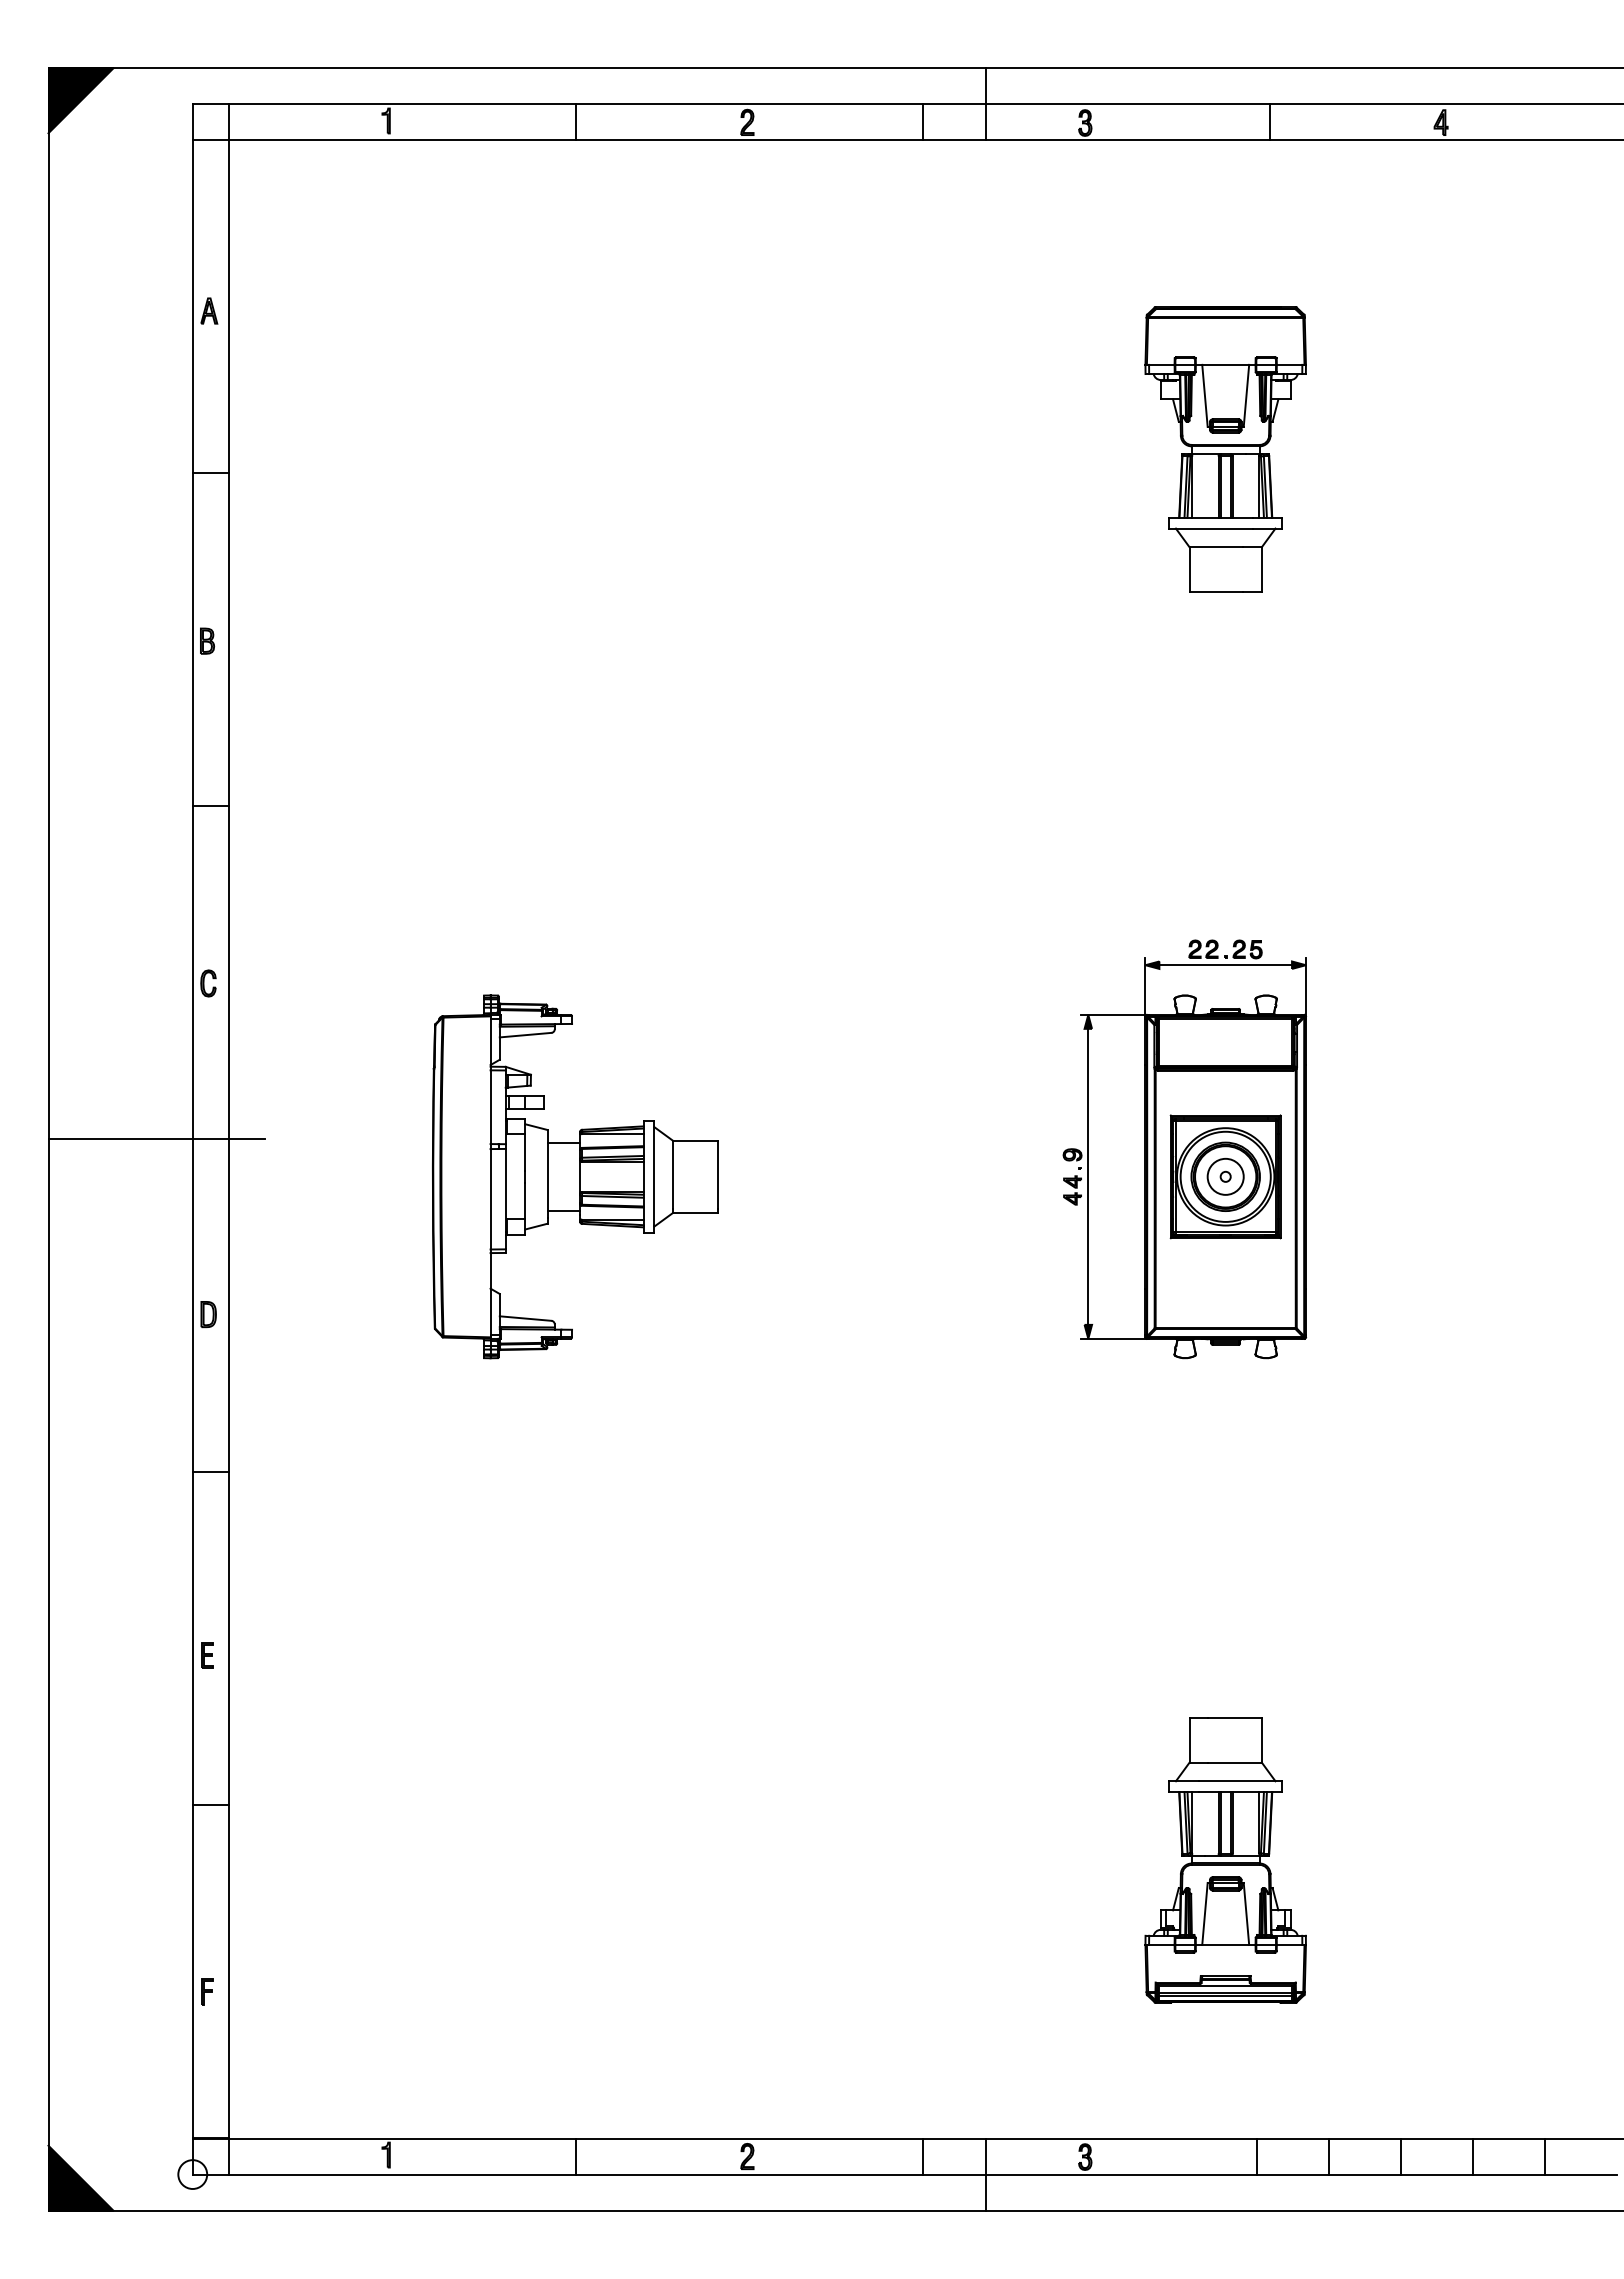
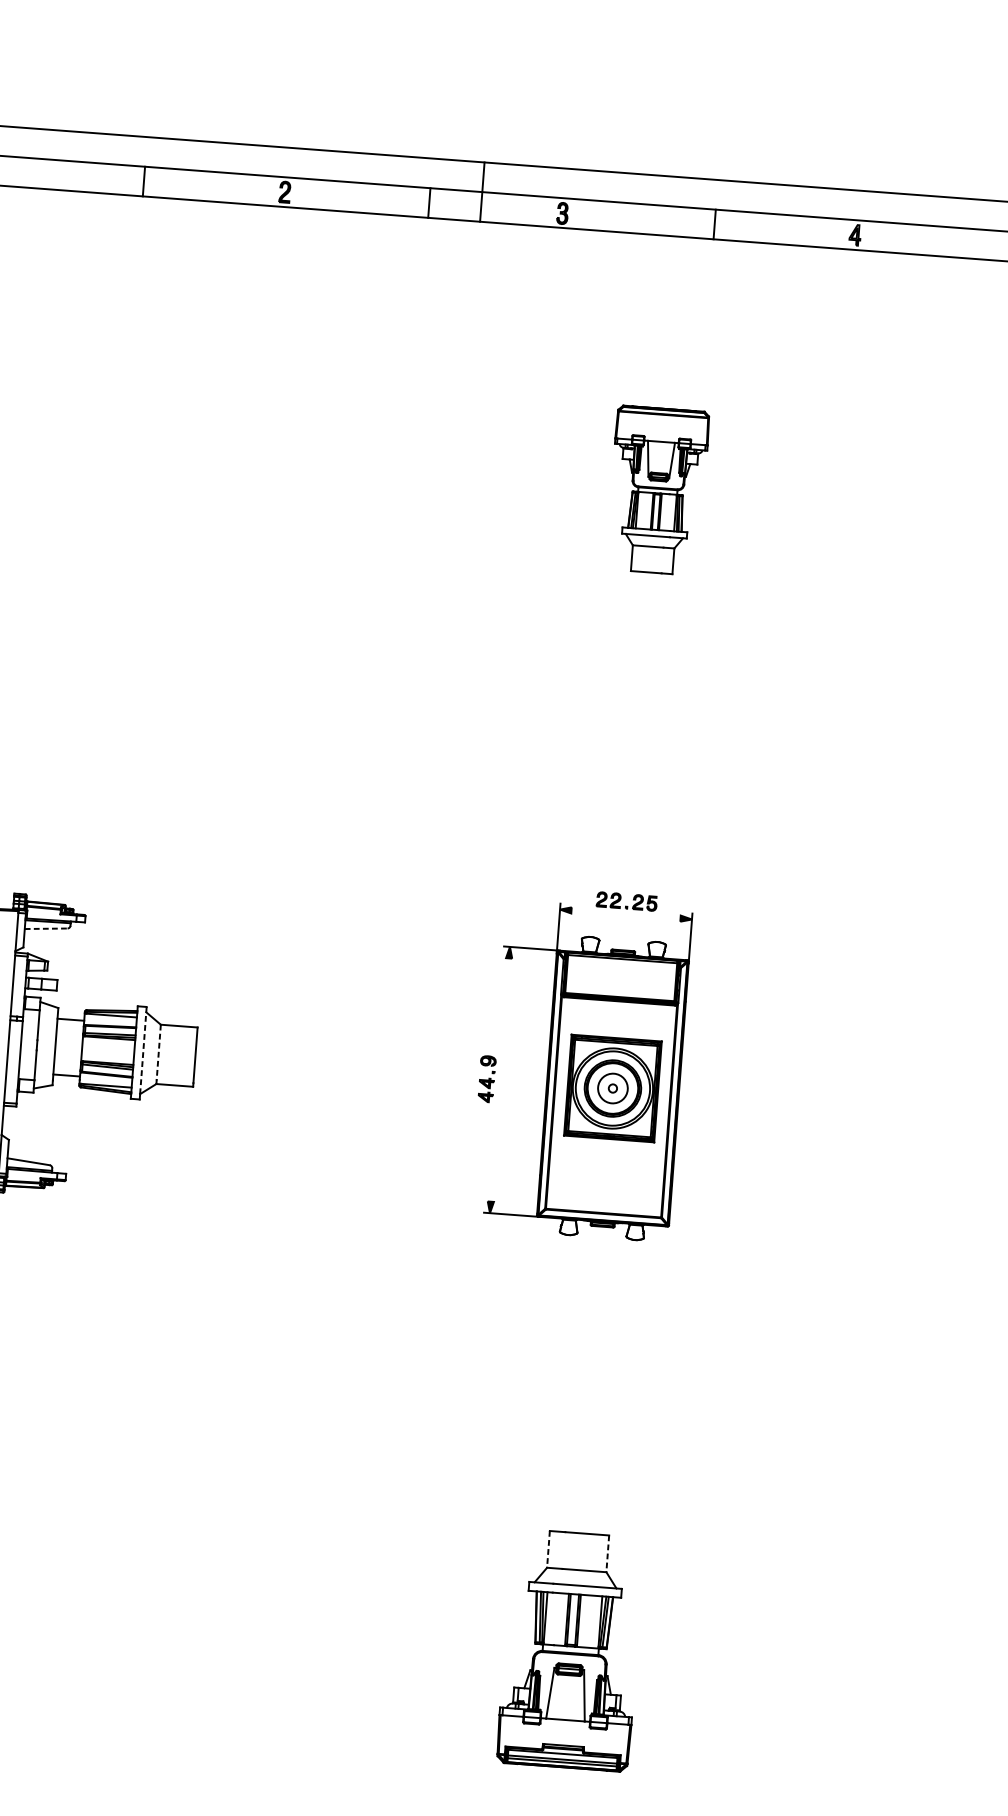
part: (1225, 449) -> (657, 490), size x0.7
line: (1225, 965) -> (625, 914), removed
line: (525, 1035) -> (46, 929), solid -> dashed
line: (654, 1173) -> (143, 1050), solid -> dashed
line: (673, 1174) -> (159, 1052), solid -> dashed
line: (1088, 1176) -> (500, 1079), removed
line: (1189, 1740) -> (548, 1549), solid -> dashed
line: (1261, 1740) -> (607, 1554), solid -> dashed

